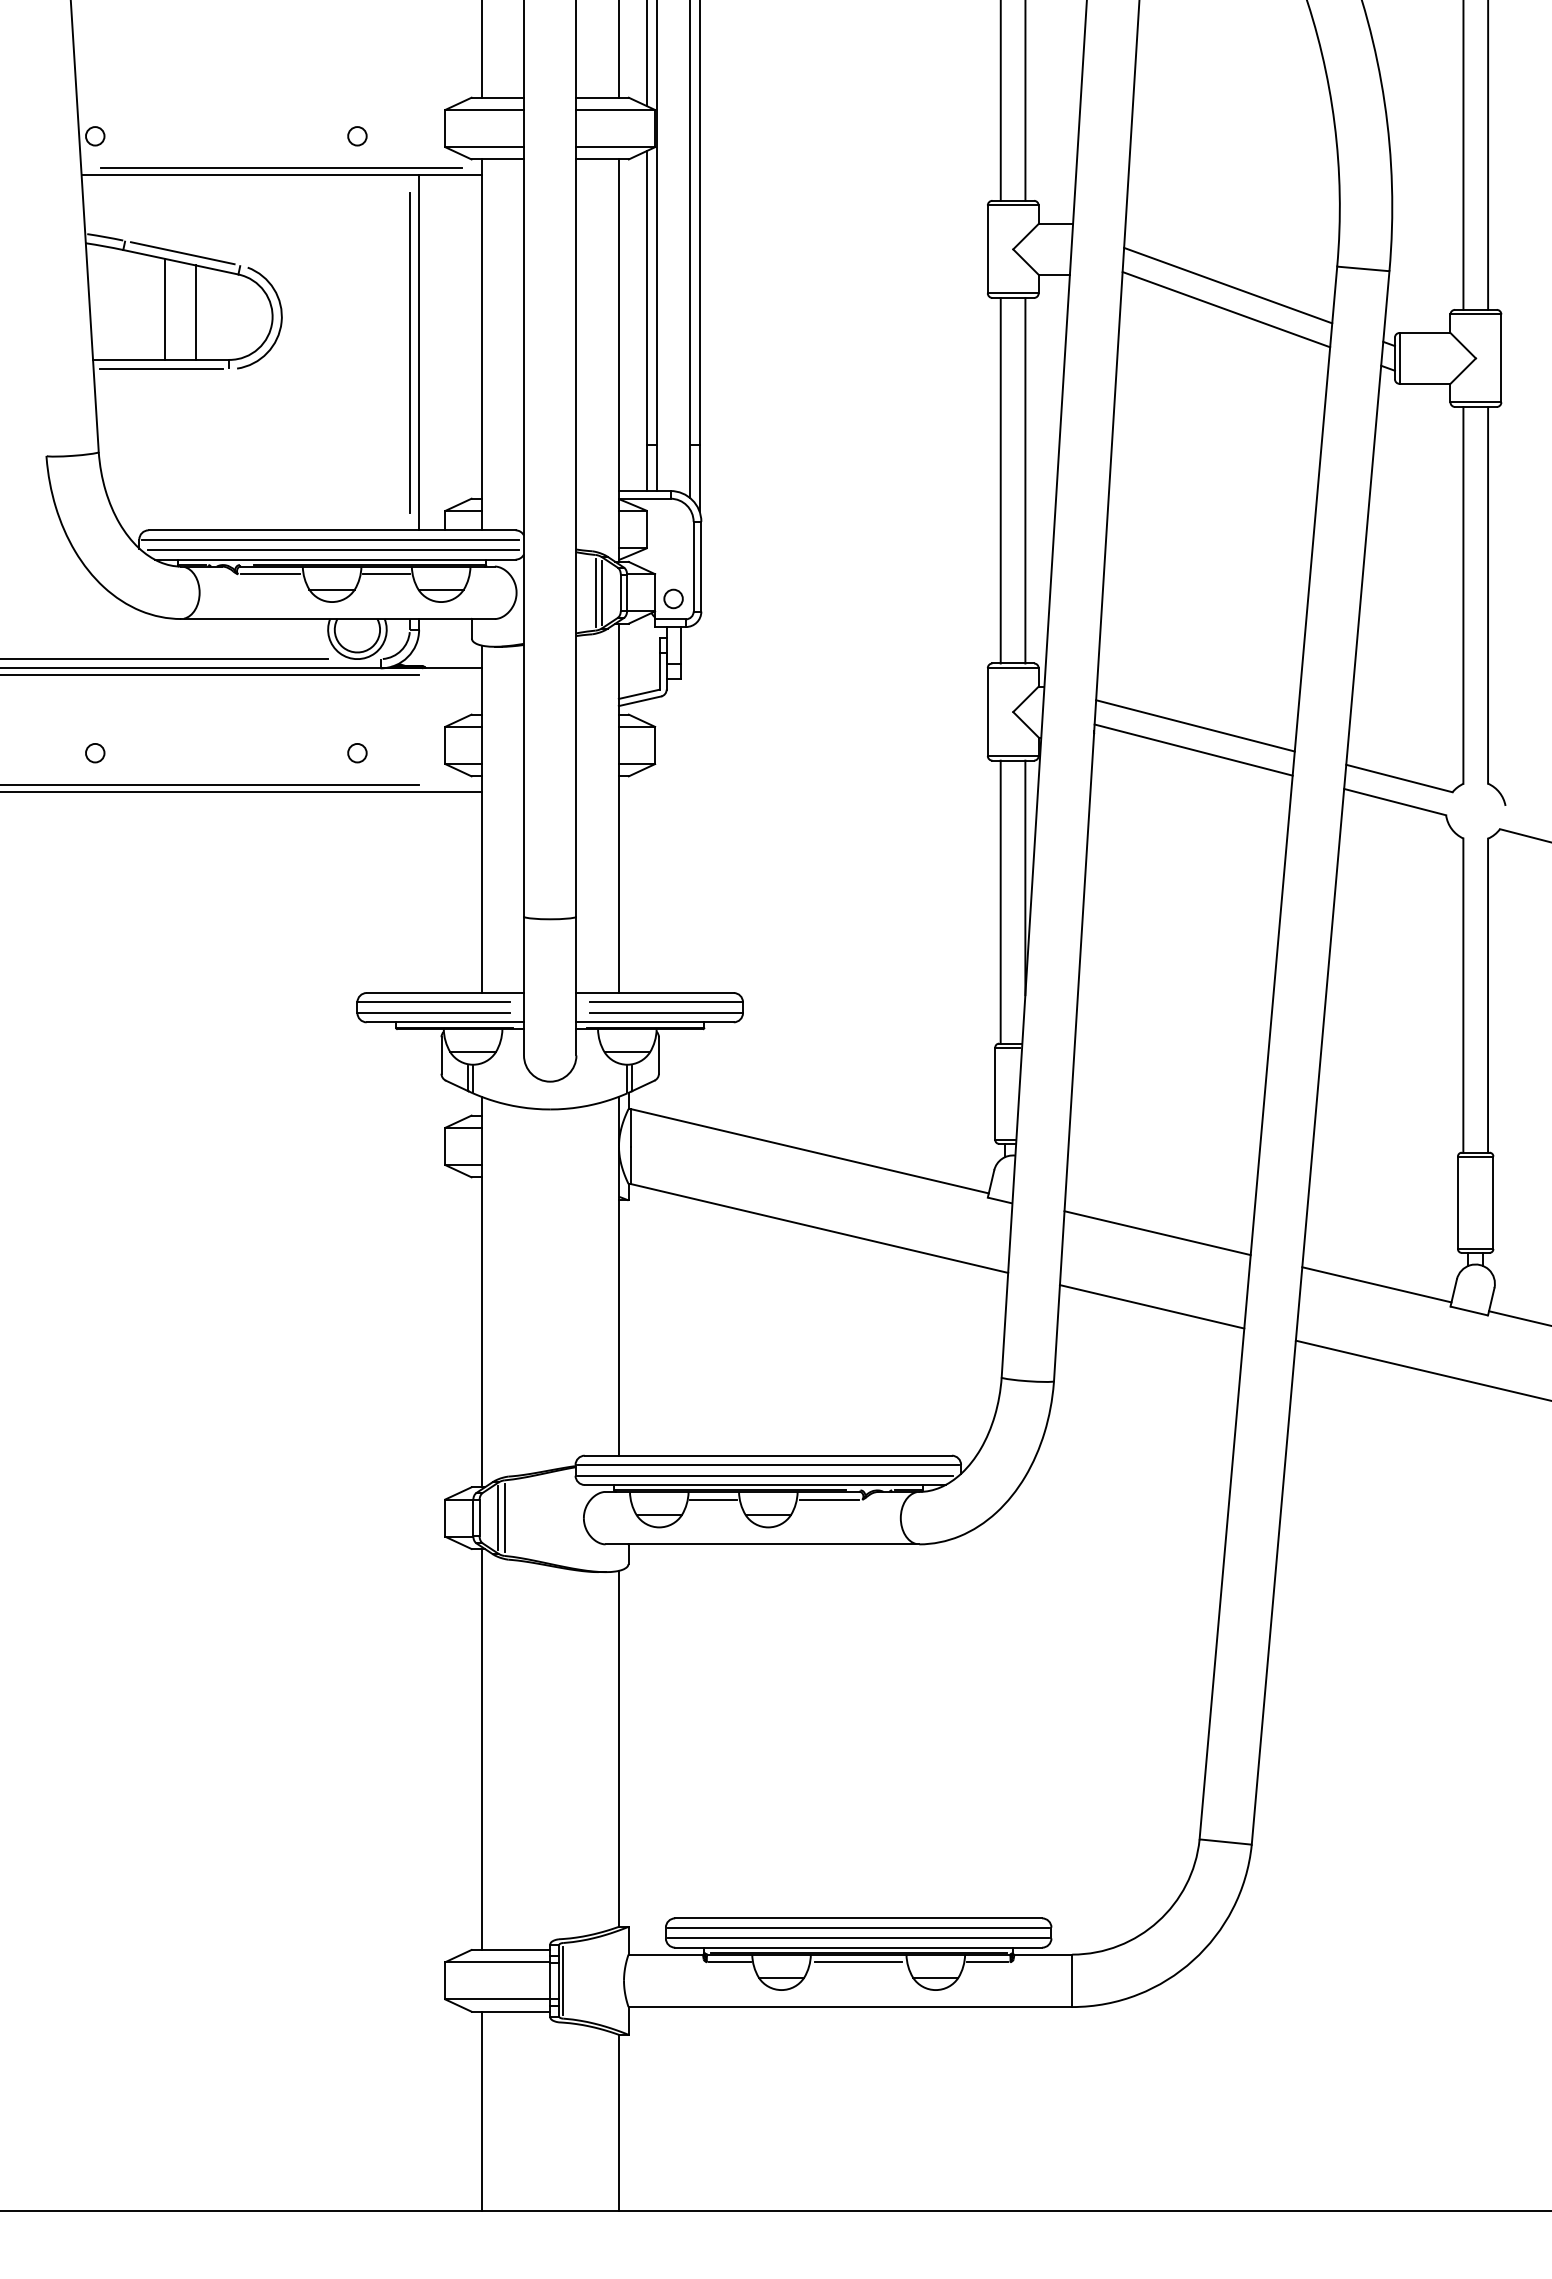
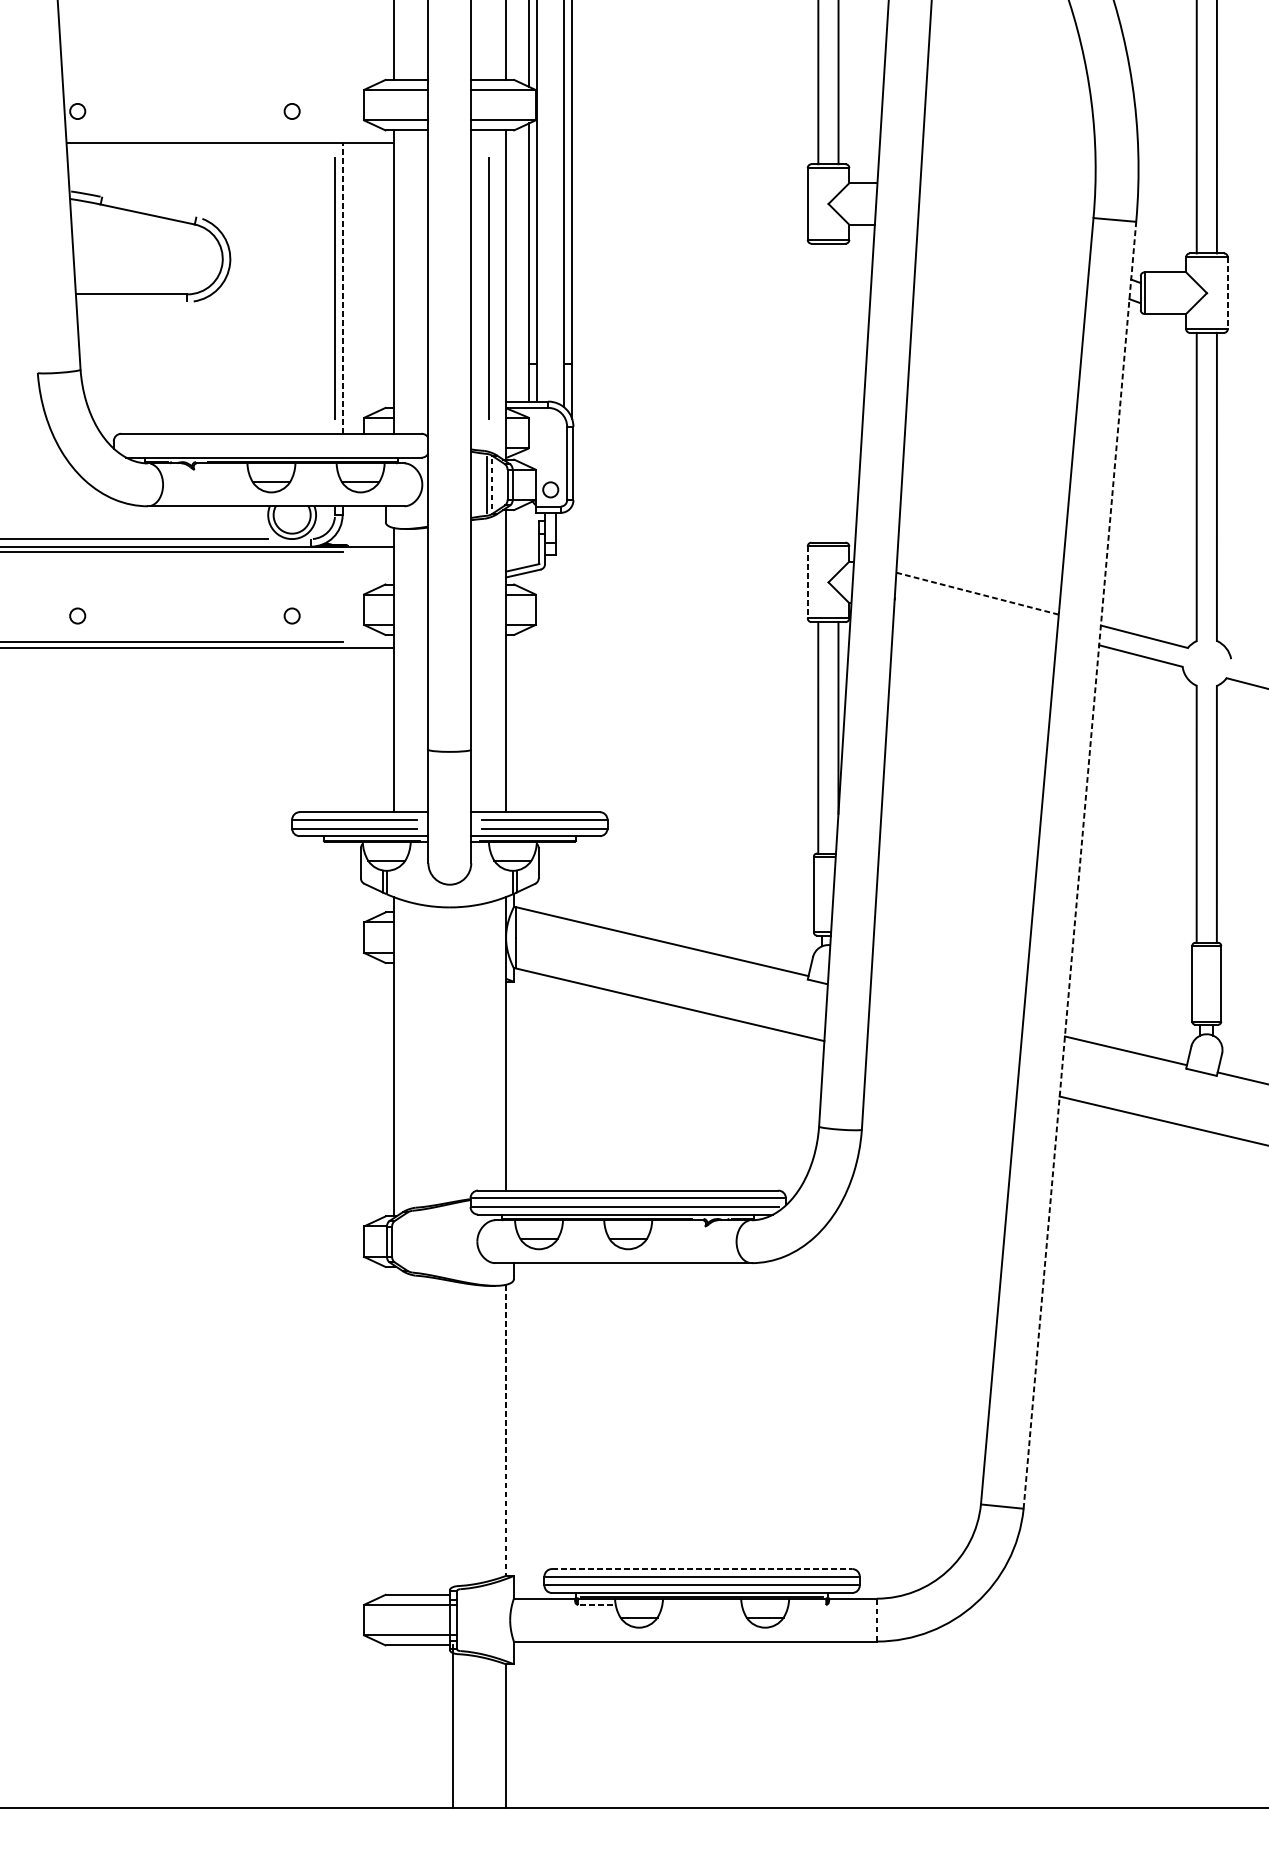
line: (281, 167) -> (230, 137), removed
line: (182, 253) -> (149, 207), removed
line: (1228, 285) -> (1004, 233), removed
line: (164, 308) -> (134, 252), removed
line: (1226, 309) -> (1002, 253), removed
line: (195, 312) -> (159, 255), removed
line: (419, 352) -> (342, 288), solid -> dashed
line: (597, 352) -> (488, 288), added
line: (1501, 358) -> (1227, 293), solid -> dashed
line: (161, 369) -> (131, 302), removed
line: (1000, 480) -> (818, 393), removed
line: (1025, 480) -> (838, 393), removed
line: (329, 539) -> (269, 441), removed
line: (333, 550) -> (272, 450), removed
line: (270, 574) -> (221, 469), removed
line: (386, 574) -> (315, 469), removed
line: (601, 593) -> (491, 485), solid -> dashed
line: (987, 712) -> (807, 582), solid -> dashed
line: (1195, 725) -> (977, 593), solid -> dashed
line: (1193, 749) -> (975, 613), removed
line: (1320, 1057) -> (1079, 864), solid -> dashed
line: (1157, 1233) -> (946, 1008), removed
line: (1151, 1306) -> (941, 1068), removed
line: (713, 1499) -> (583, 1226), removed
line: (829, 1499) -> (678, 1226), removed
line: (498, 1518) -> (407, 1241), removed
line: (504, 1518) -> (412, 1241), removed
line: (618, 1748) -> (505, 1430), solid -> dashed
line: (481, 1749) -> (393, 1430), removed
line: (858, 1918) -> (701, 1569), solid -> dashed
line: (730, 1962) -> (597, 1605), solid -> dashed
line: (858, 1962) -> (701, 1605), removed
line: (987, 1962) -> (807, 1605), removed
line: (563, 1980) -> (460, 1619), removed
line: (1072, 1980) -> (877, 1619), solid -> dashed
line: (481, 2110) -> (452, 1726), moved

